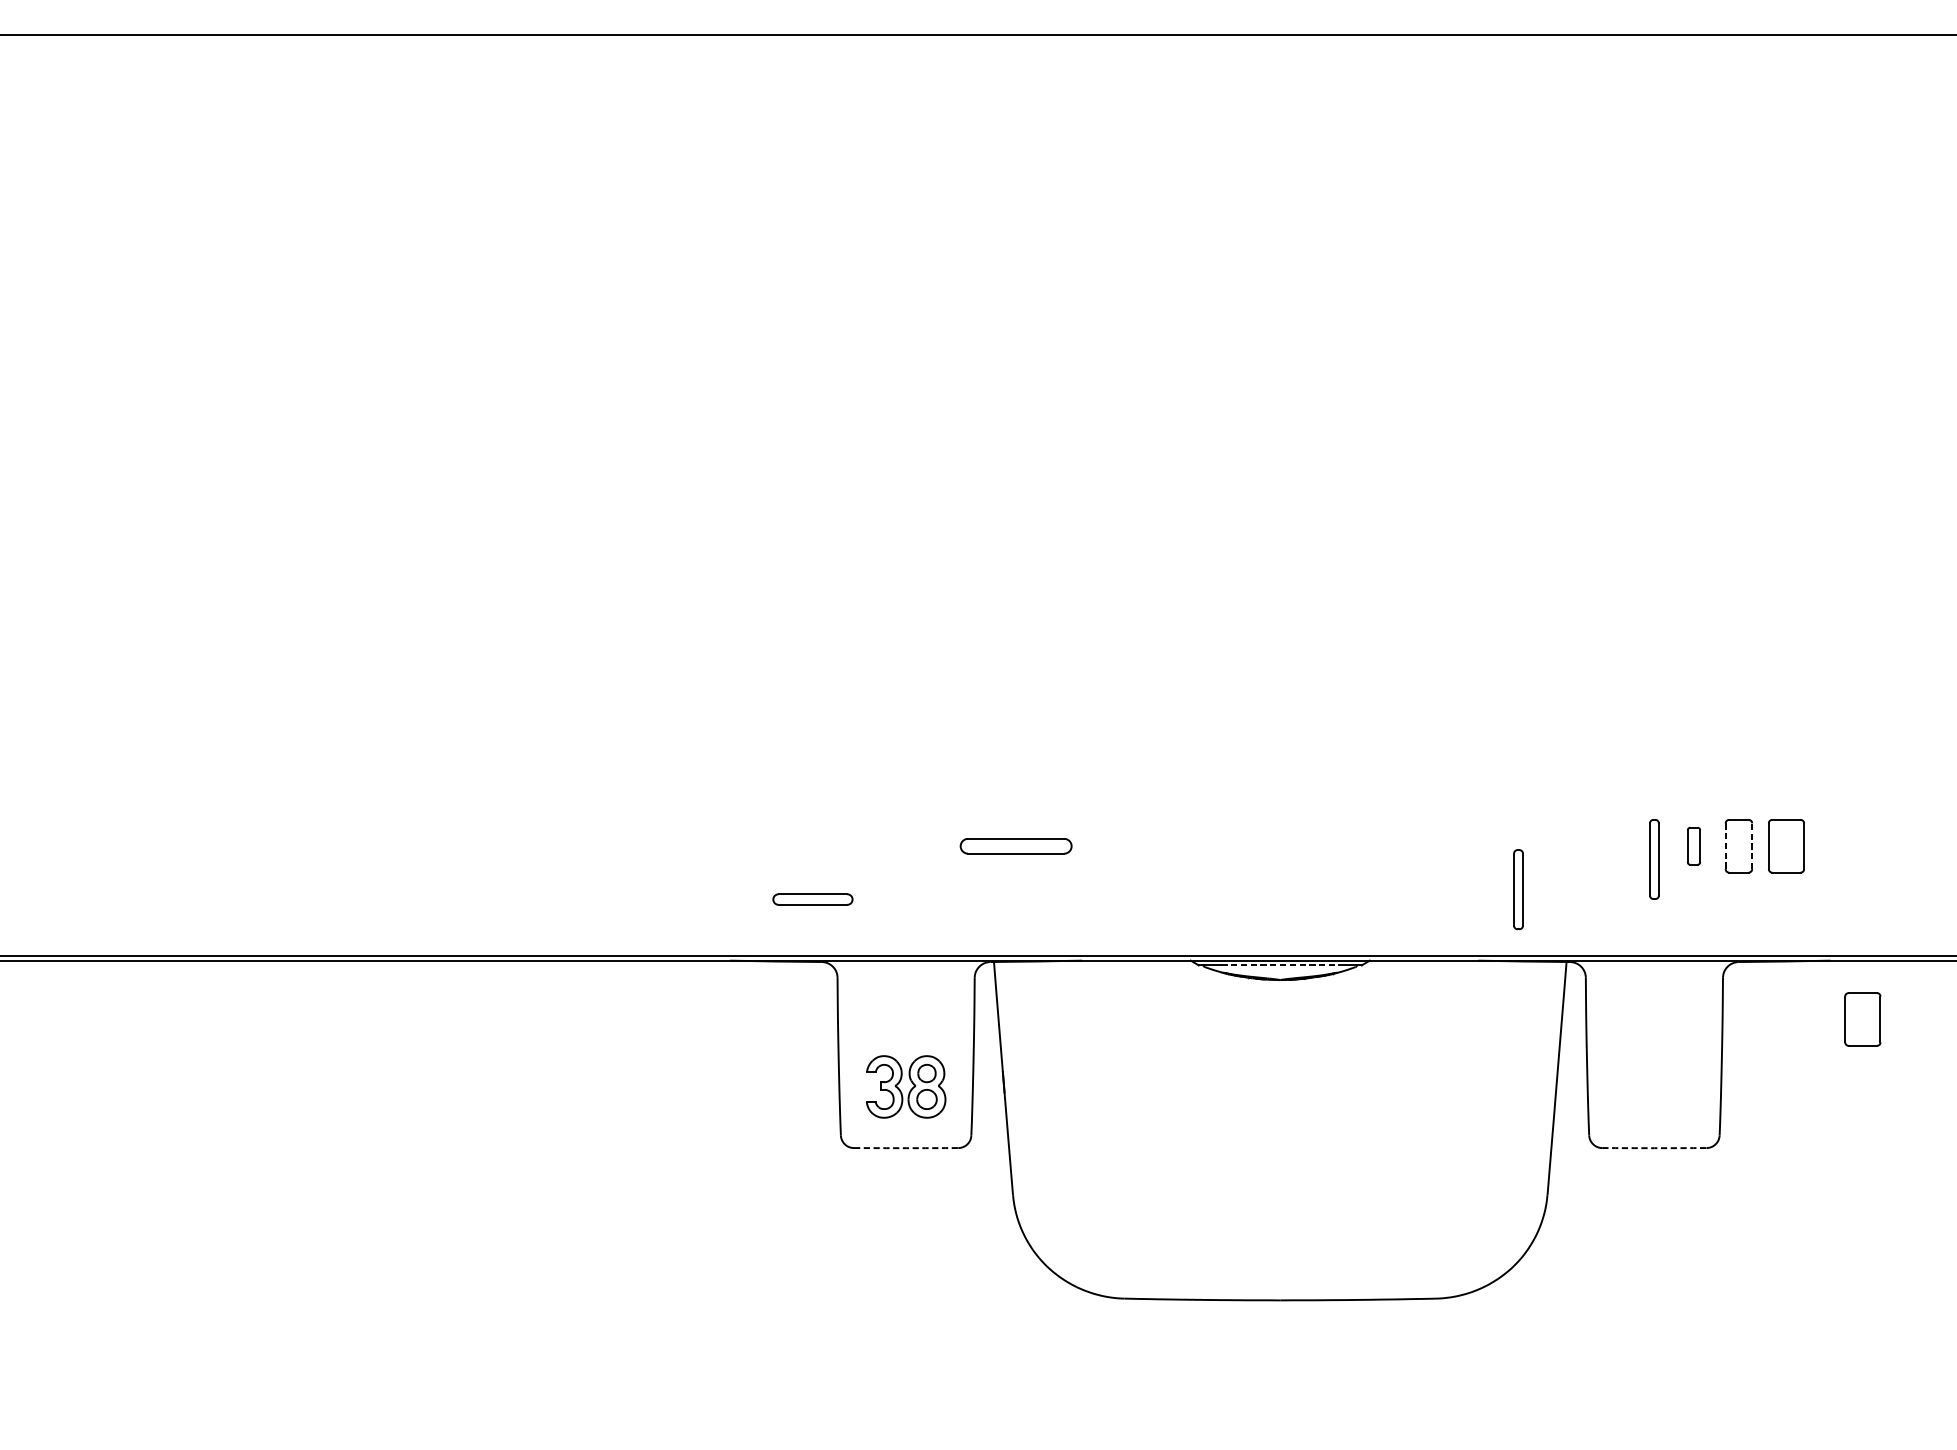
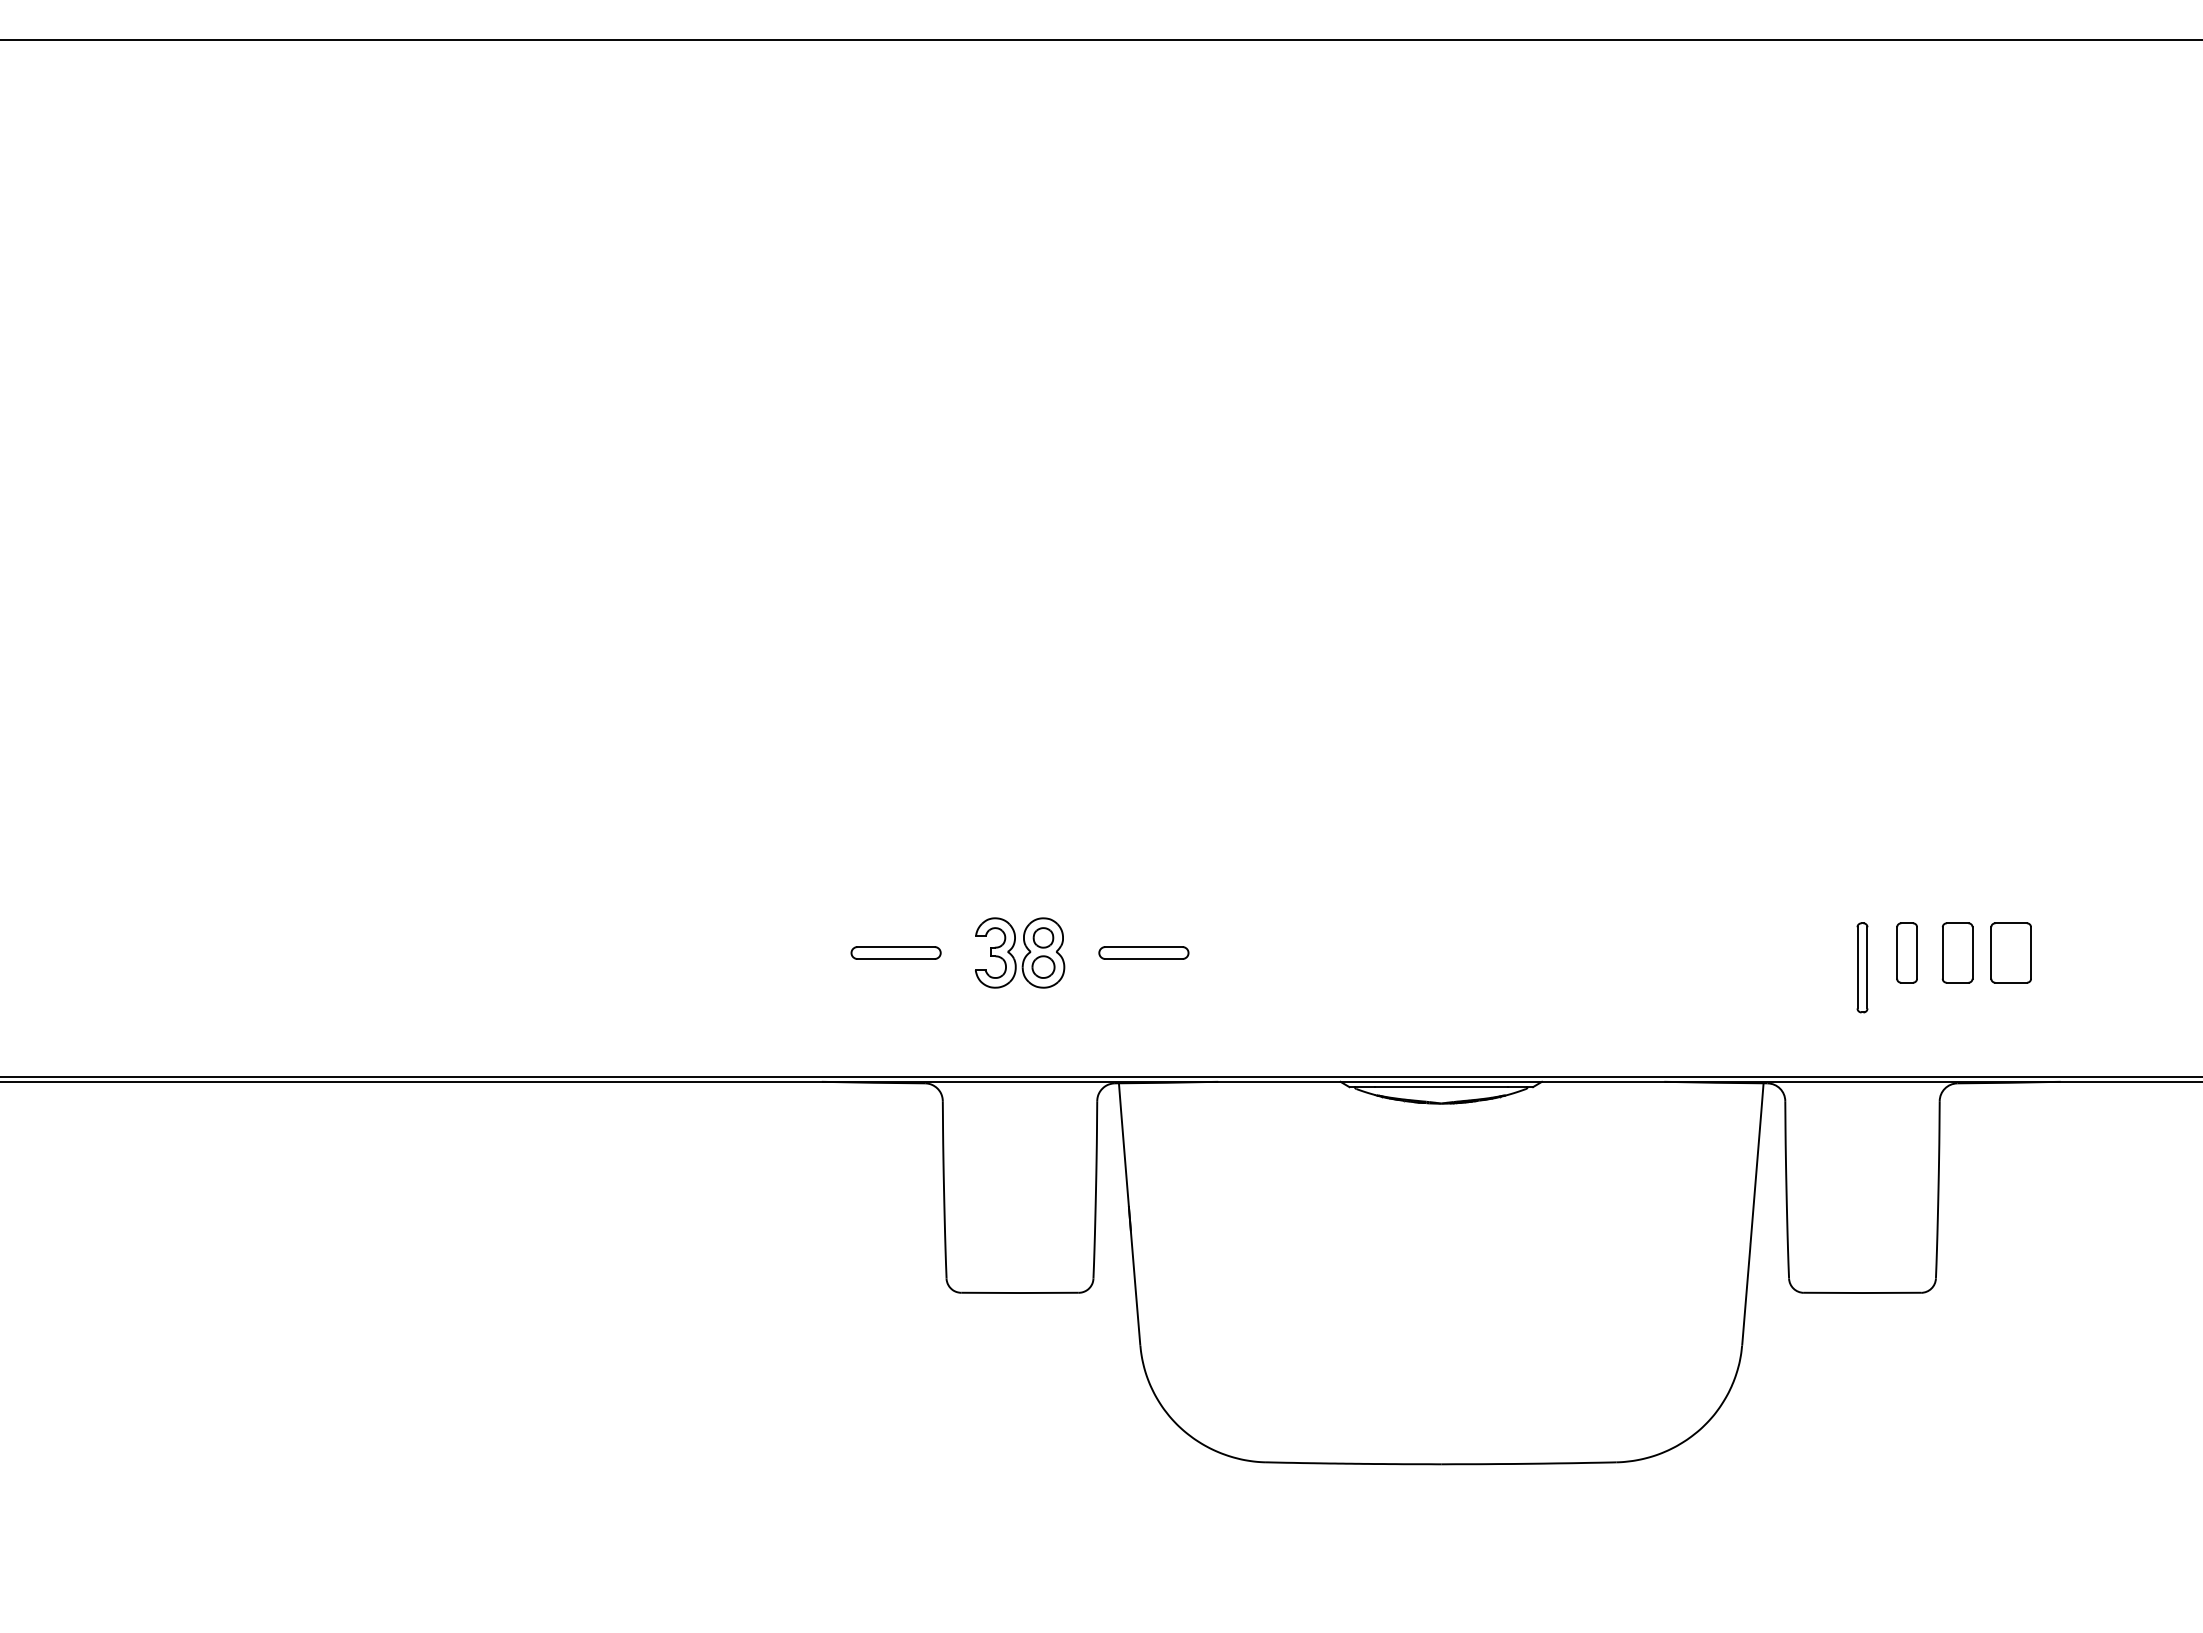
part: (1015, 845) -> (1143, 952), size x0.71
part: (1693, 845) -> (1906, 952), size x1.43
line: (1725, 845) -> (1942, 952), dashed -> solid
line: (1752, 845) -> (1972, 952), dashed -> solid
part: (1518, 889) -> (1709, 1001), removed
part: (812, 899) -> (895, 952), moved
line: (1280, 965) -> (1441, 1087), dashed -> solid
part: (1862, 1018) -> (2096, 1147), removed
part: (906, 1086) -> (1020, 952), moved
arc: (906, 1147) -> (1020, 1292), dashed -> solid
arc: (1654, 1147) -> (1862, 1292), dashed -> solid

